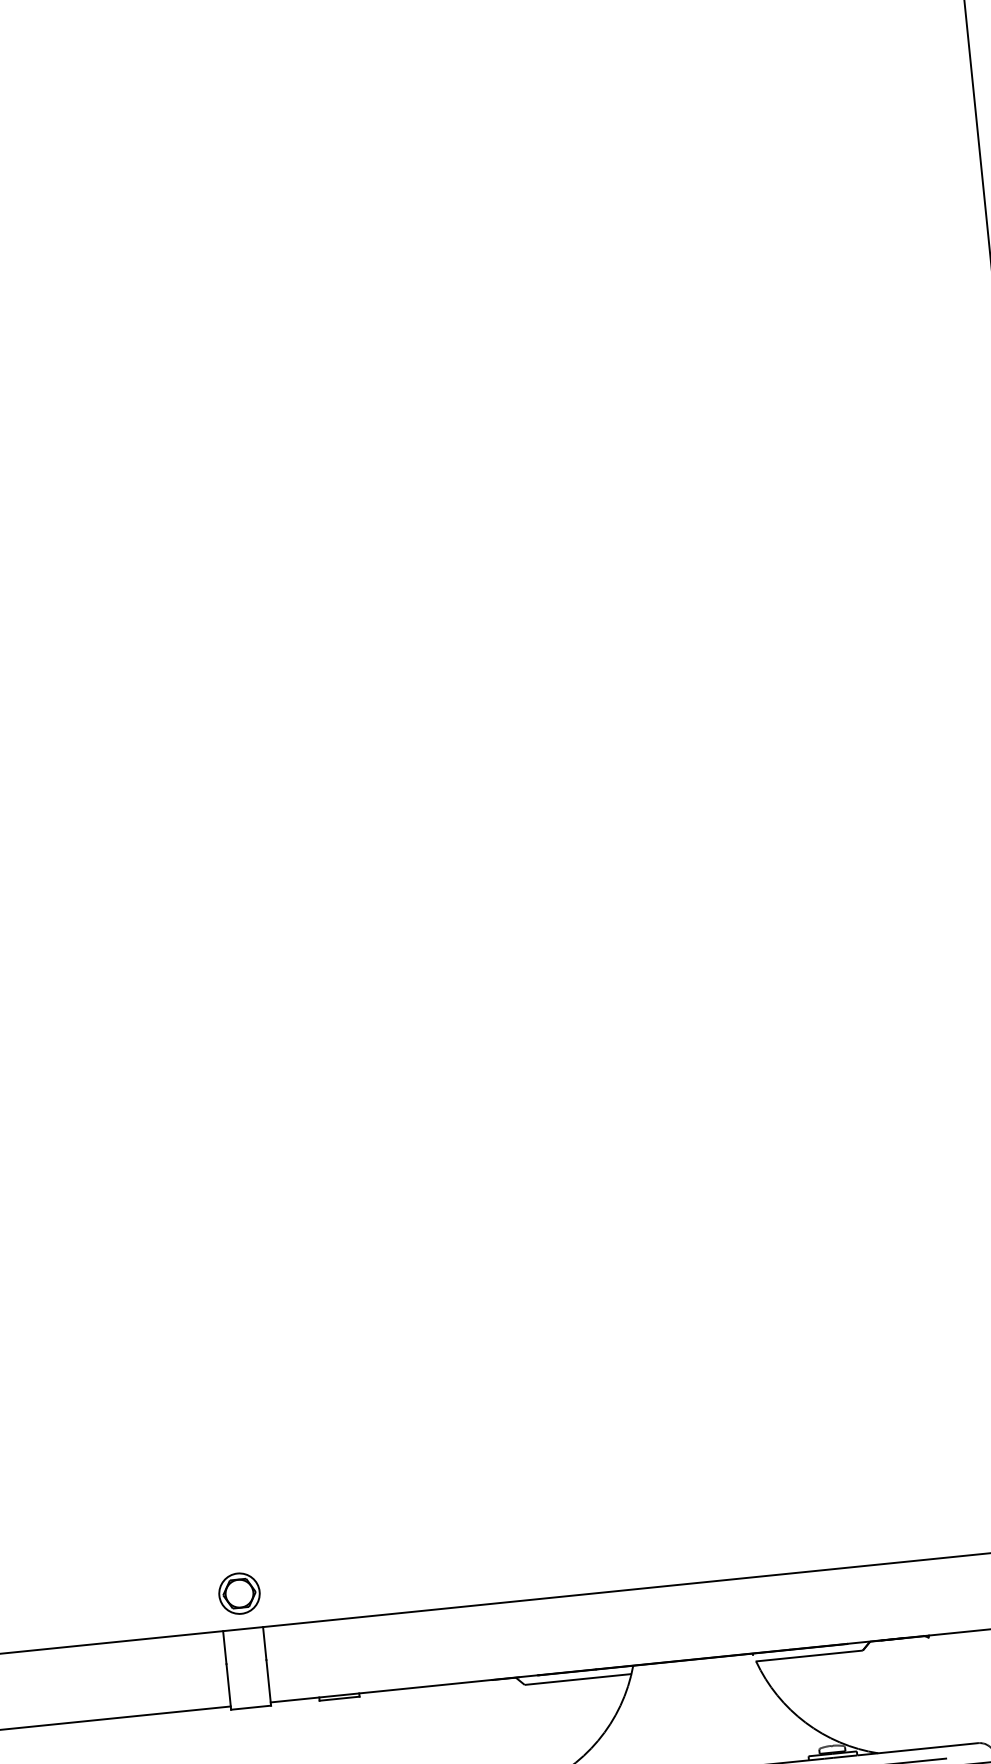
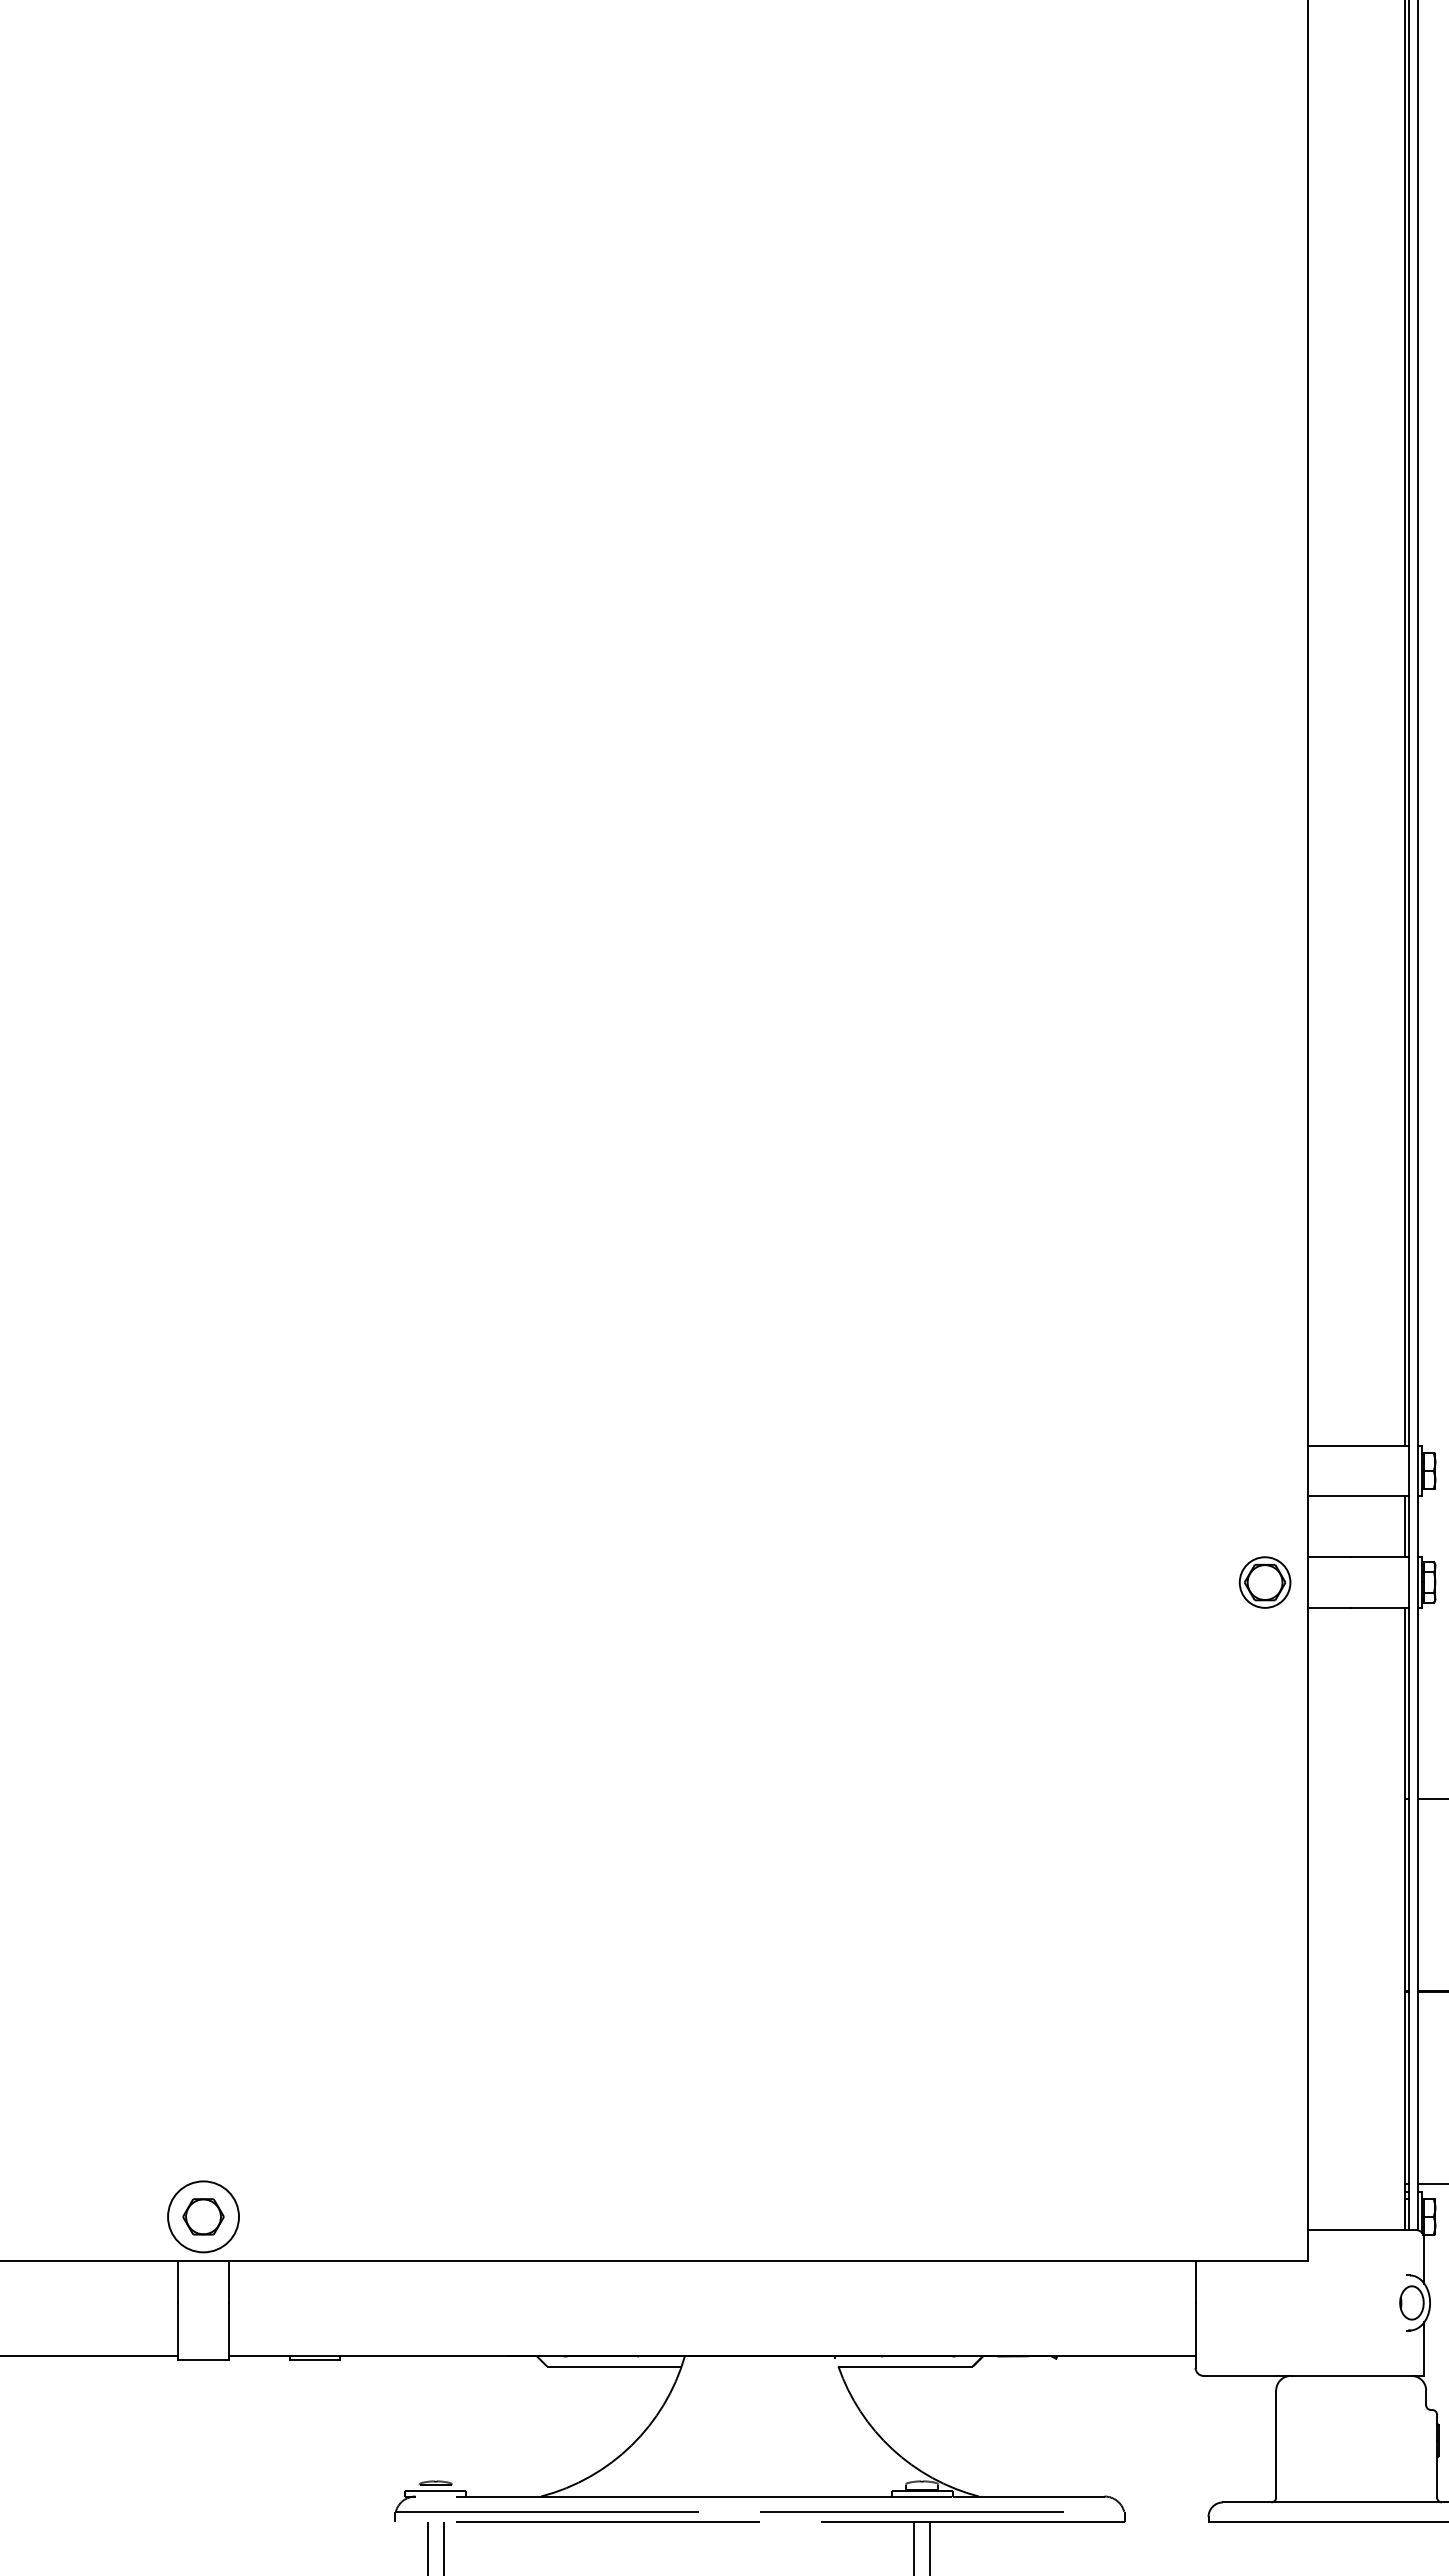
circle: (239, 1593) -> (203, 2216), size x1.4

